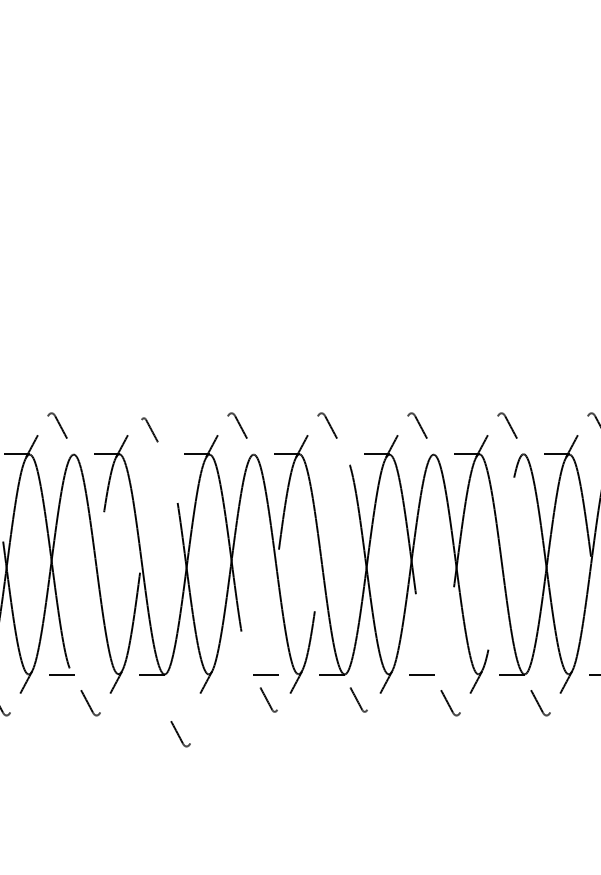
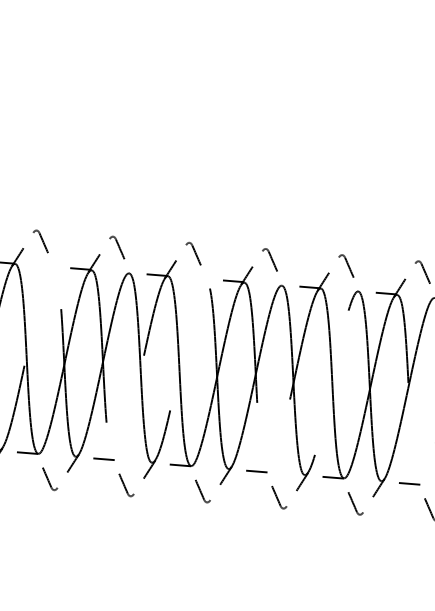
part: (147, 425) -> (40, 241), size x1.67
line: (265, 674) -> (103, 459), moved
part: (270, 703) -> (126, 485), size x1.43
part: (360, 703) -> (202, 491), size x1.43
part: (180, 734) -> (49, 479), moved

